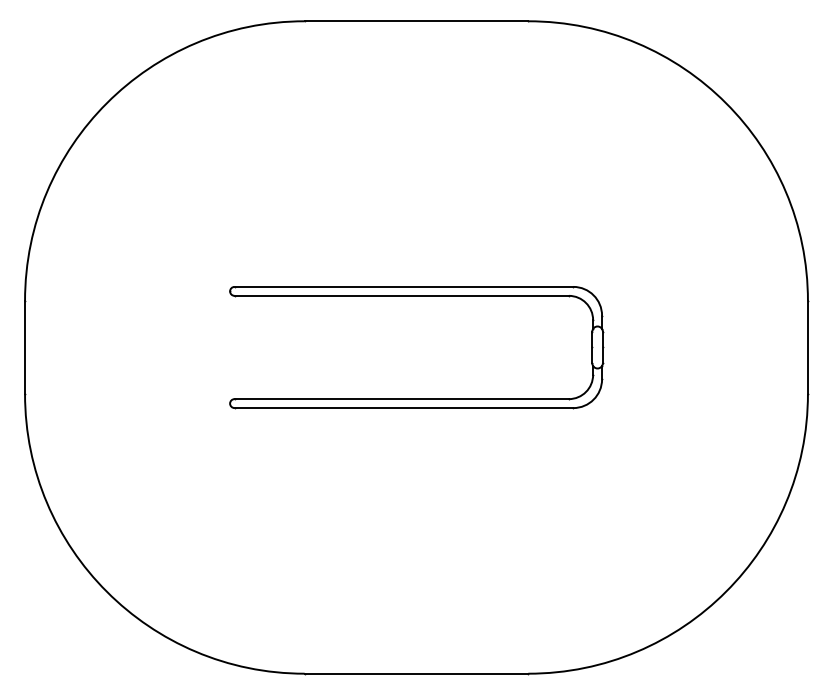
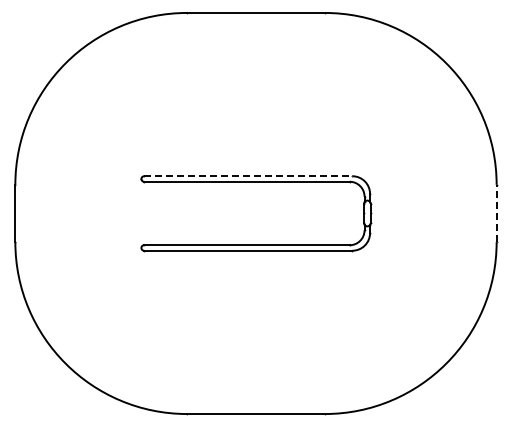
line: (404, 287) -> (248, 176), solid -> dashed
line: (807, 347) -> (496, 213), solid -> dashed

